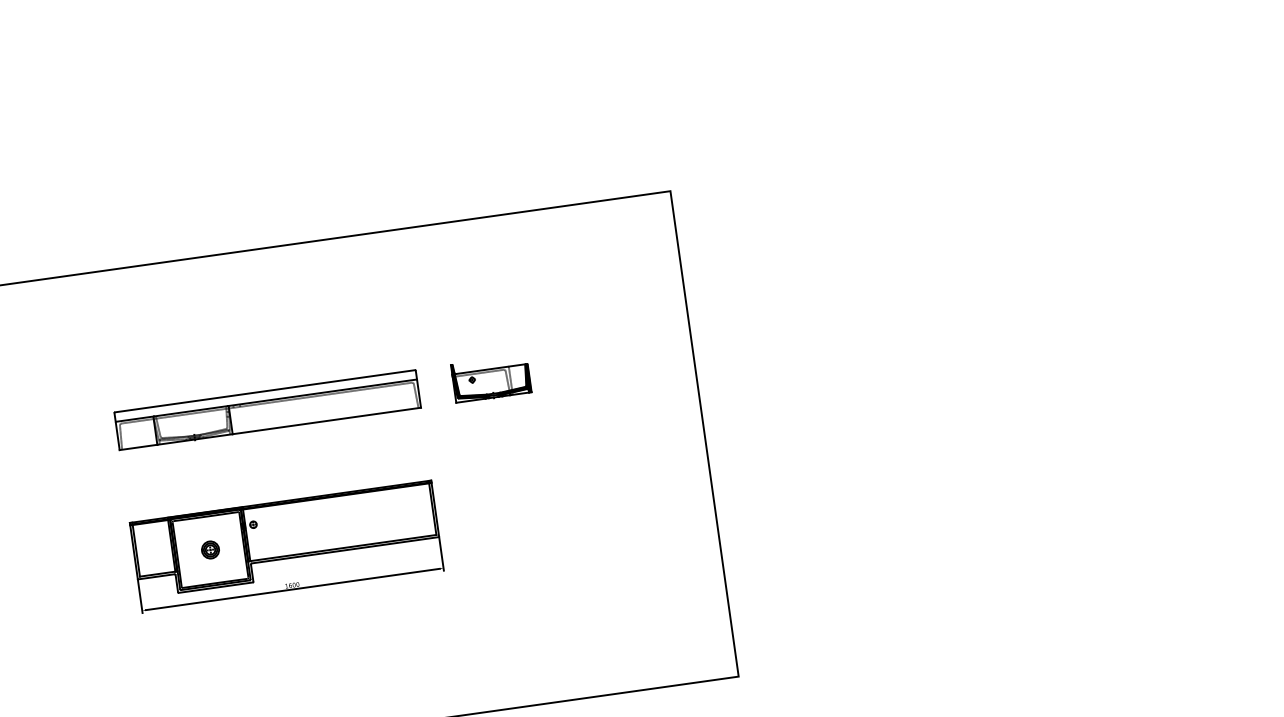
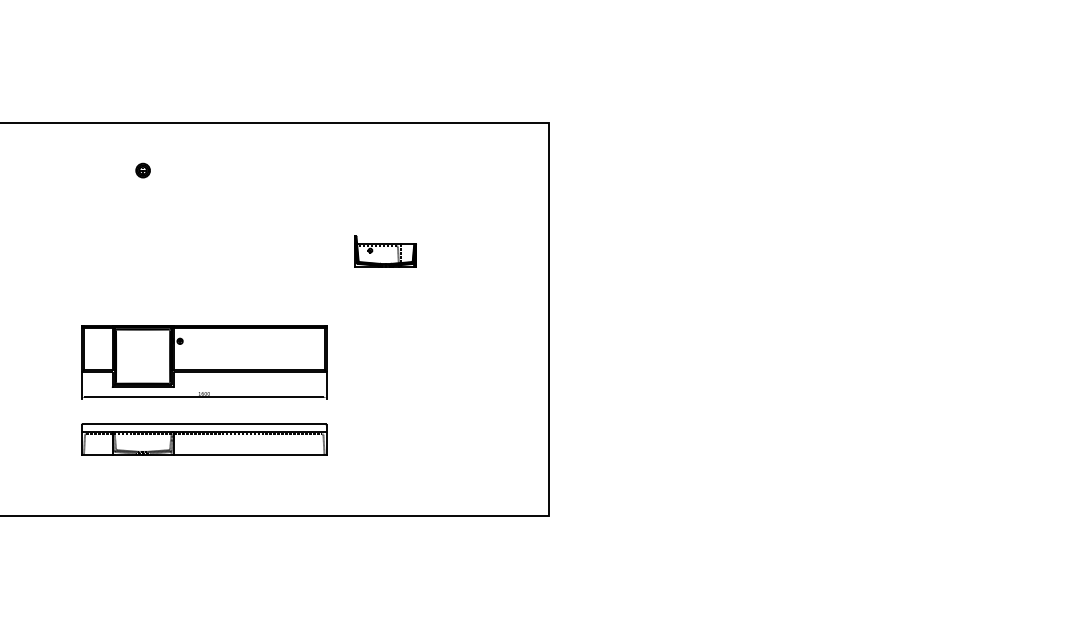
part: (267, 409) -> (204, 439), moved
part: (209, 549) -> (142, 170), moved

